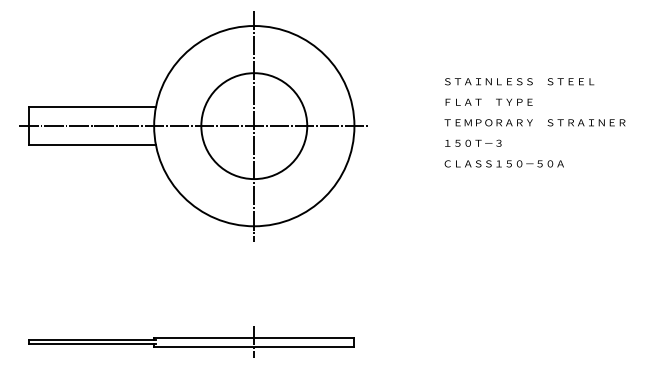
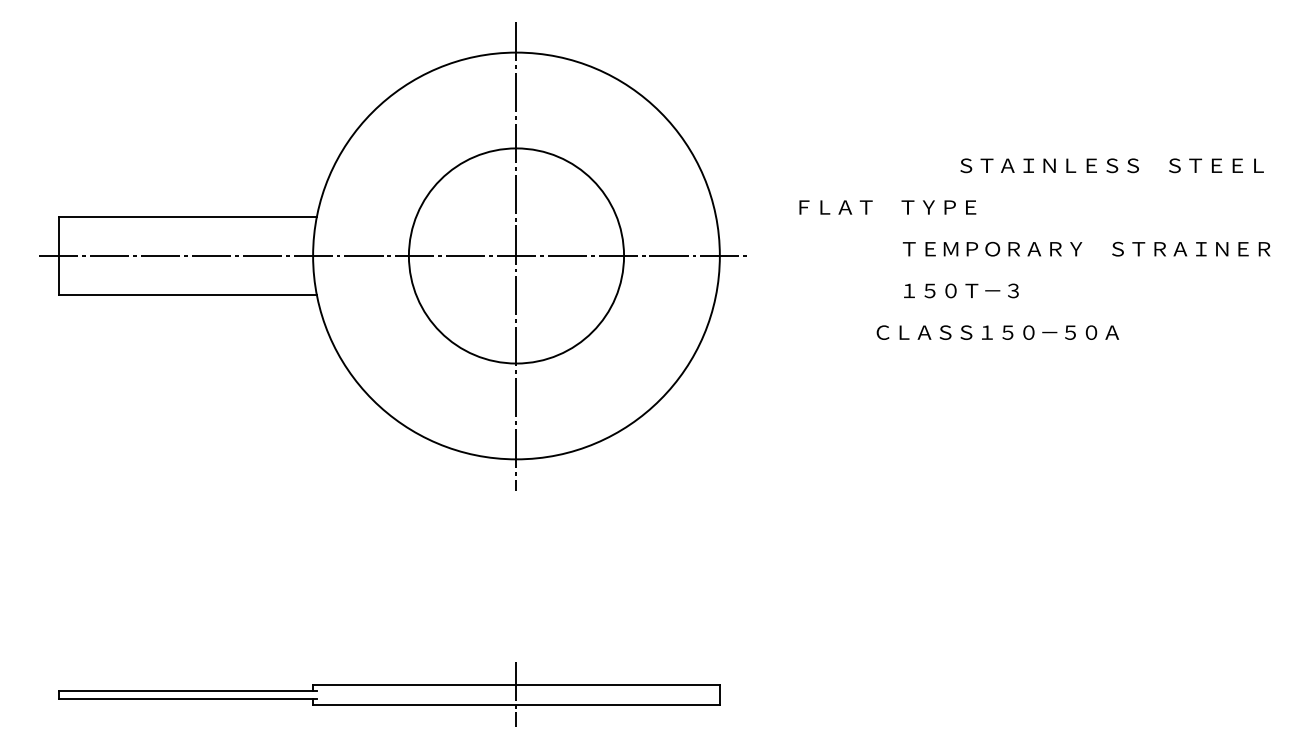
text: (519, 81) -> (1111, 165), moved
text: (488, 101) -> (886, 205), moved
text: (503, 163) -> (996, 331), moved

